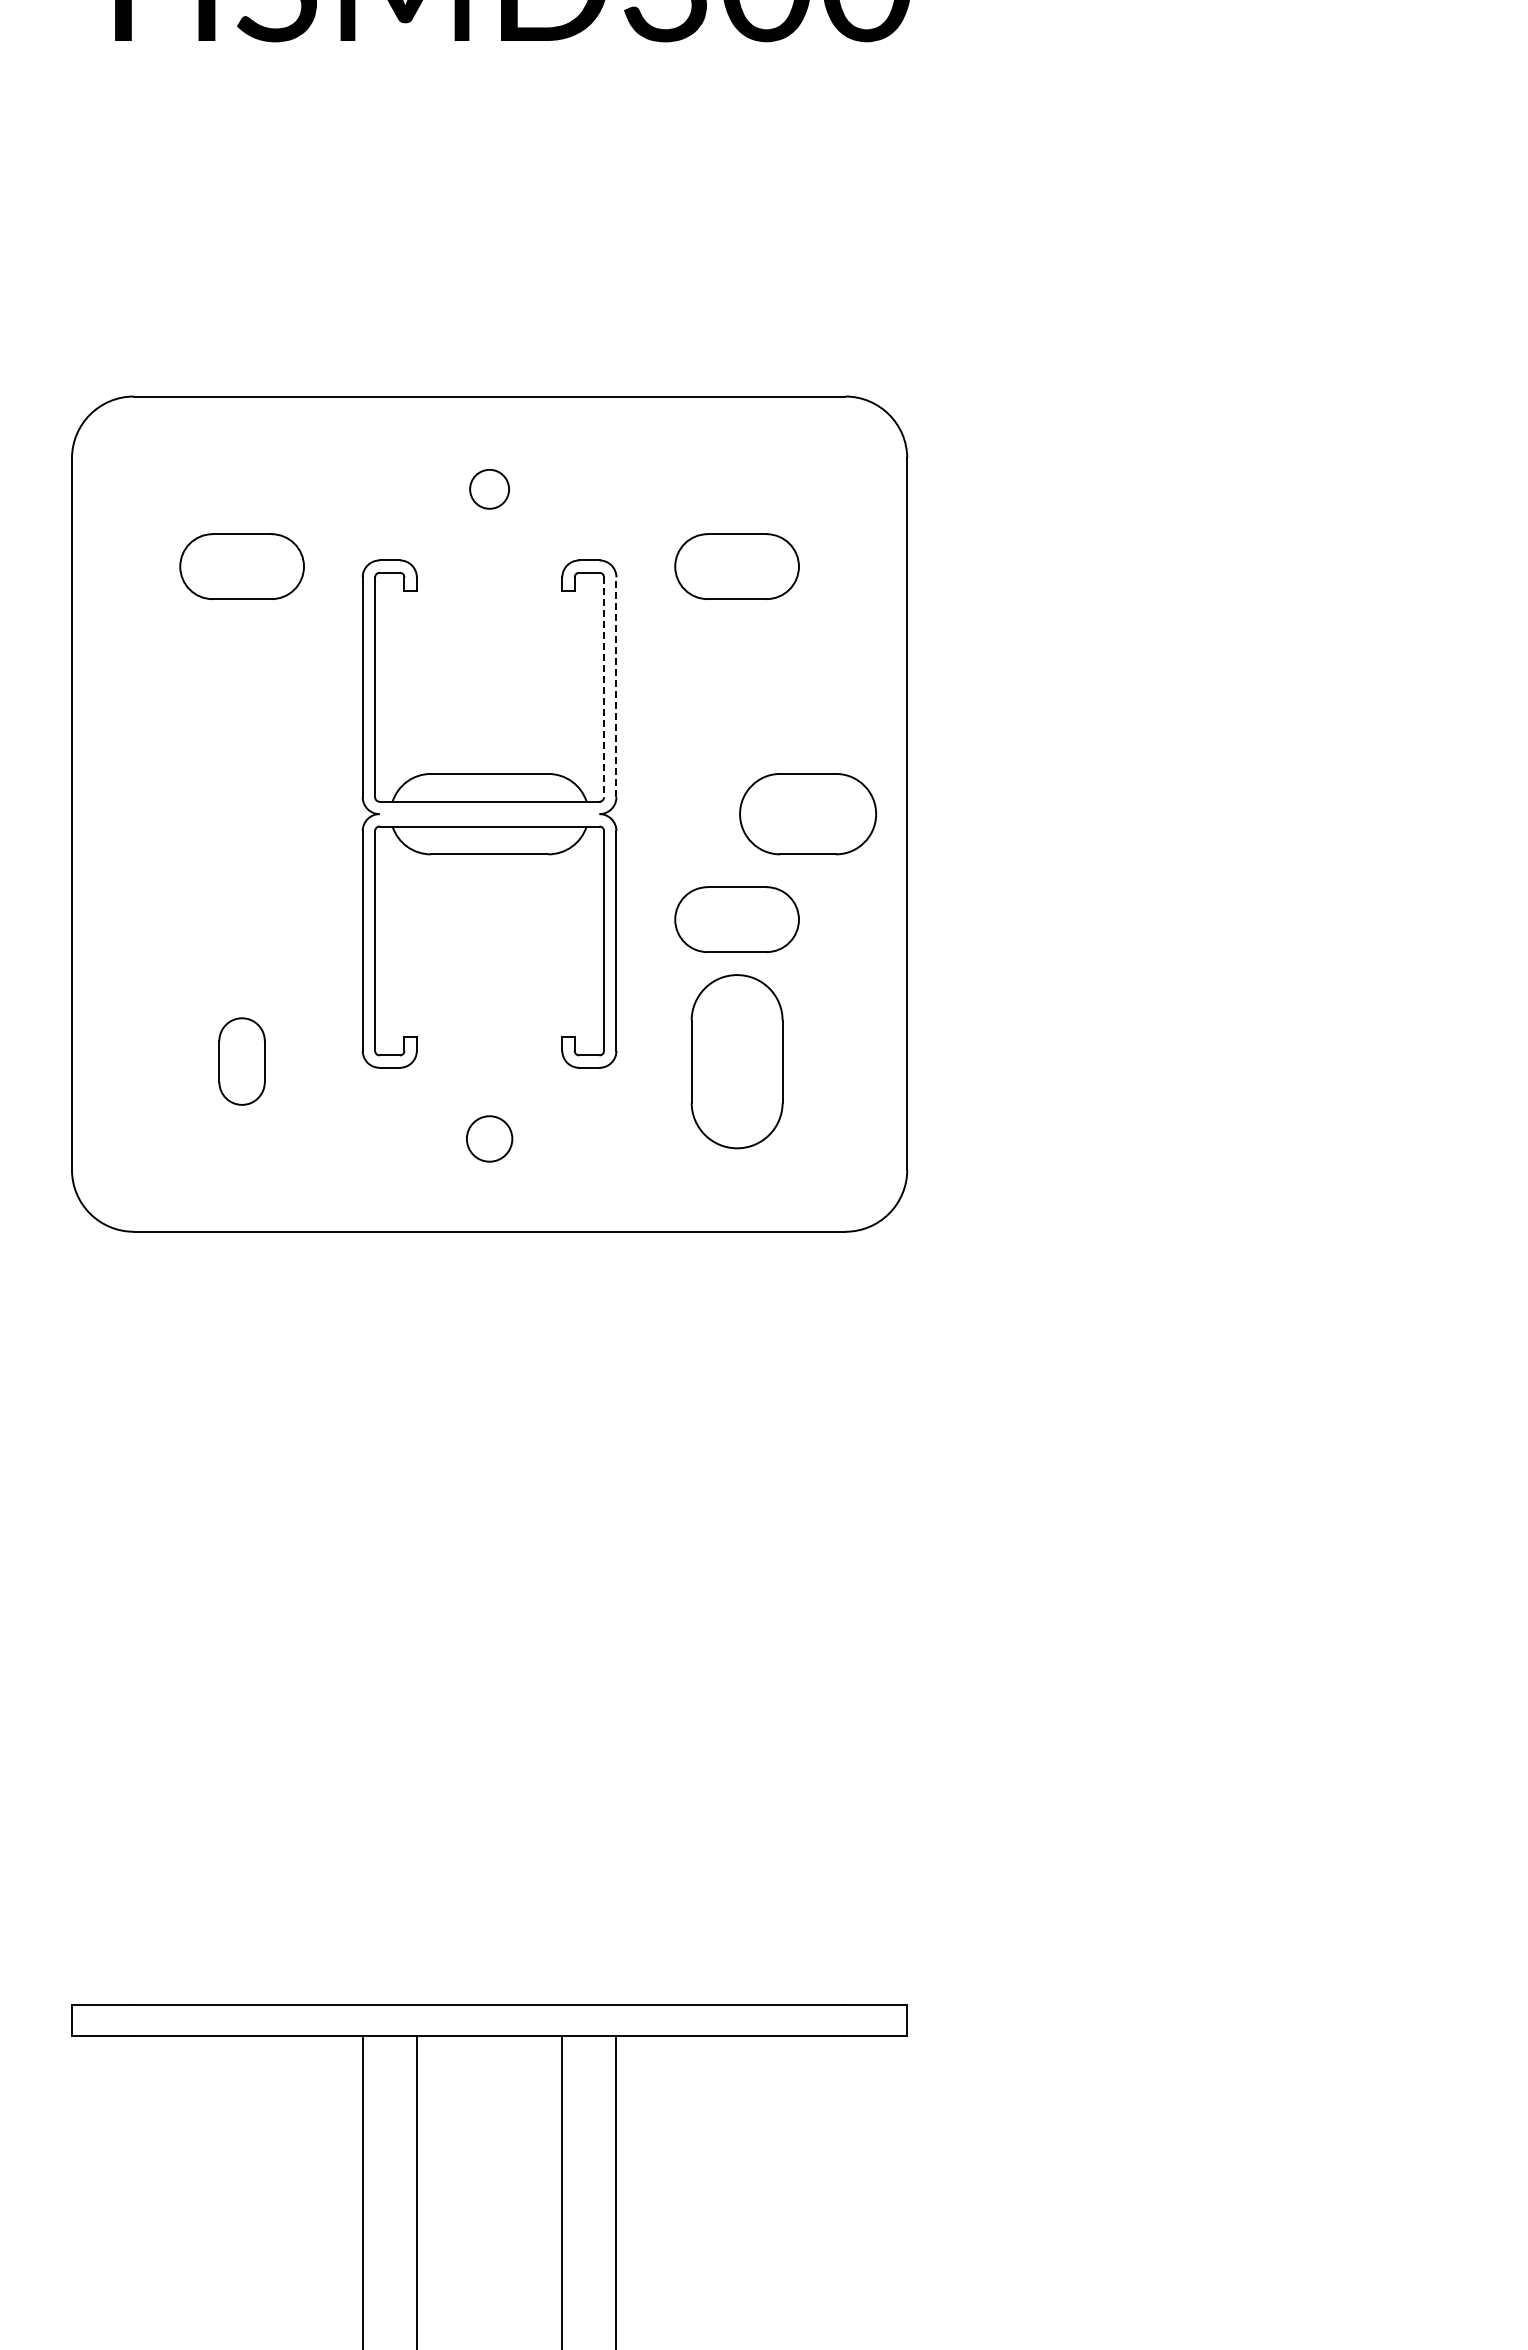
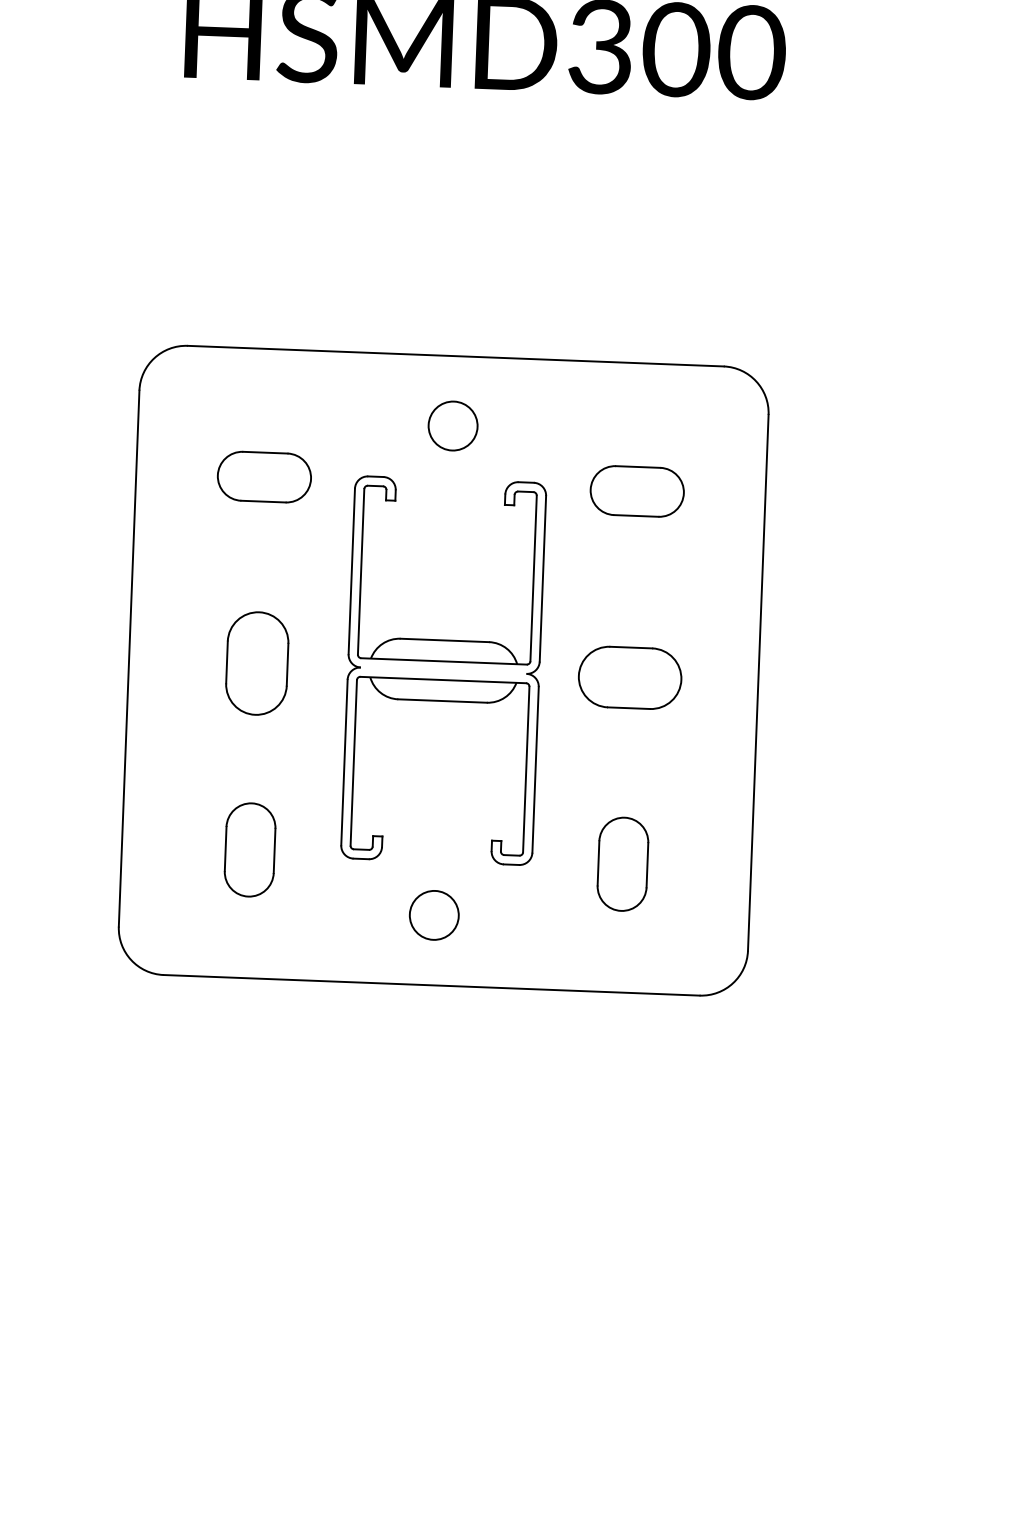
circle: (489, 488) -> (453, 425), size x1.67
line: (604, 687) -> (533, 578), dashed -> solid
line: (616, 687) -> (542, 579), dashed -> solid
part: (242, 814) -> (257, 663), added
part: (808, 814) -> (630, 678), moved
part: (736, 919) -> (626, 757), removed
part: (241, 1061) -> (249, 849), size x1.43
part: (736, 1061) -> (622, 864), size x0.71
circle: (489, 1138) -> (434, 915), size x1.43

